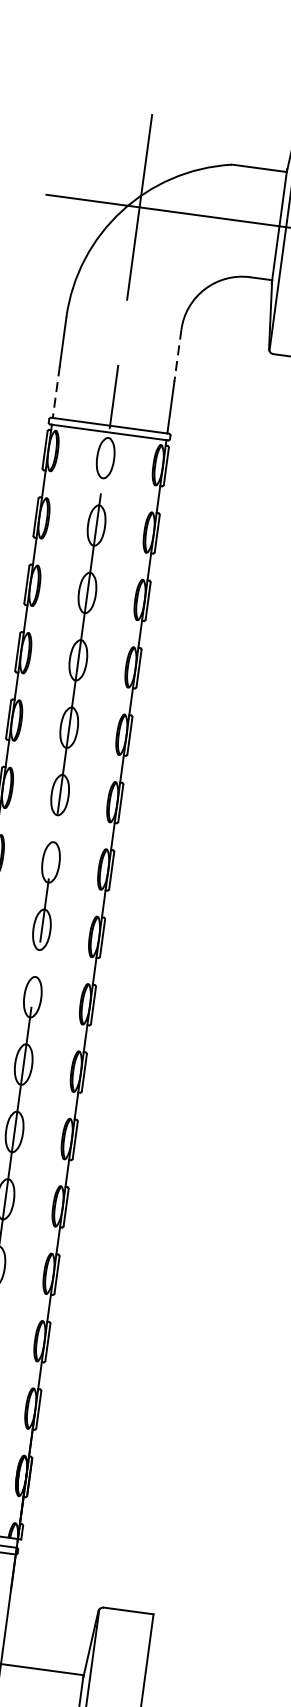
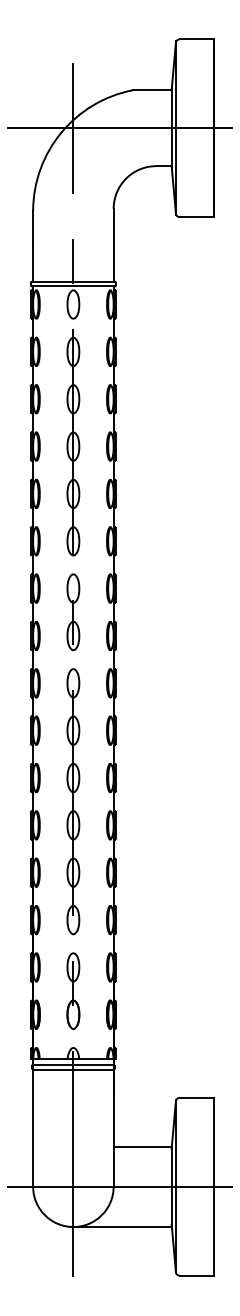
line: (177, 356) -> (113, 227), dashed -> solid
line: (56, 393) -> (33, 264), dashed -> solid

